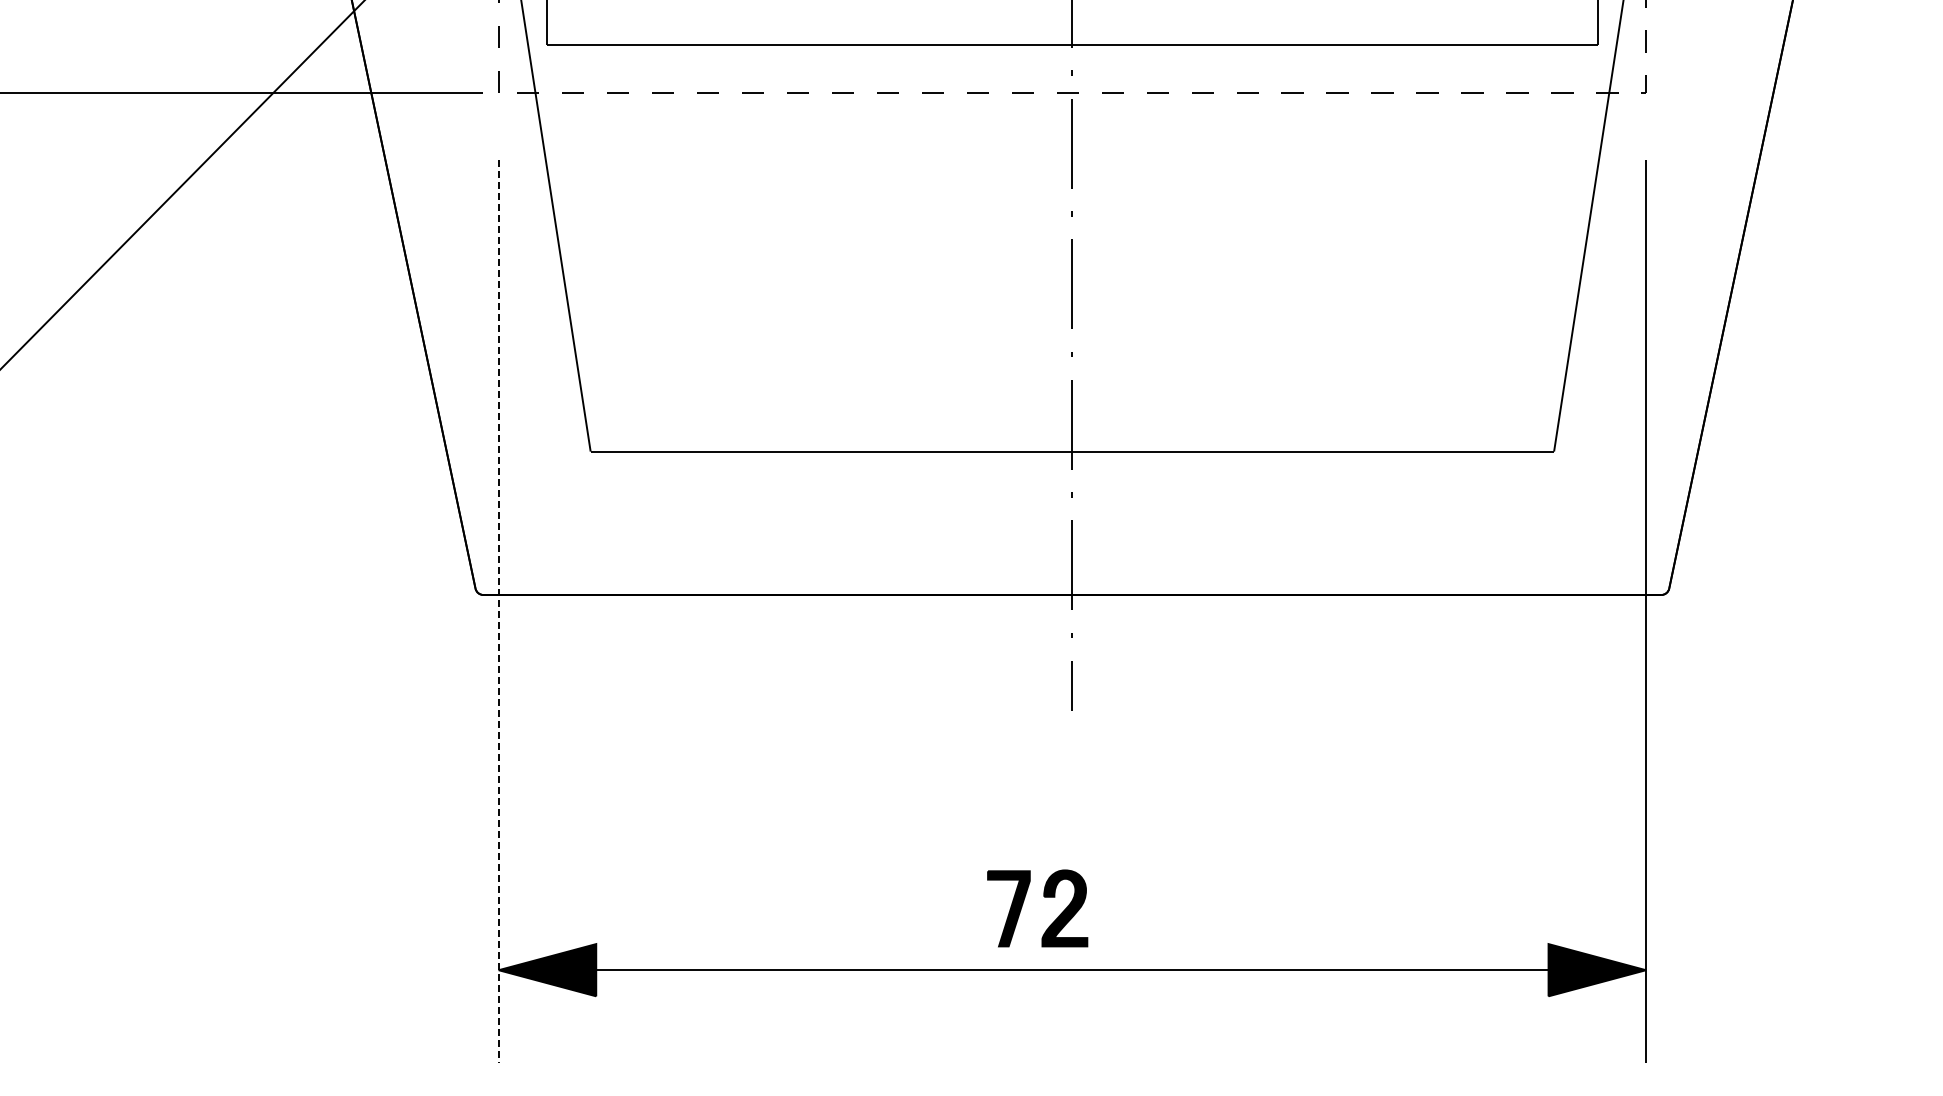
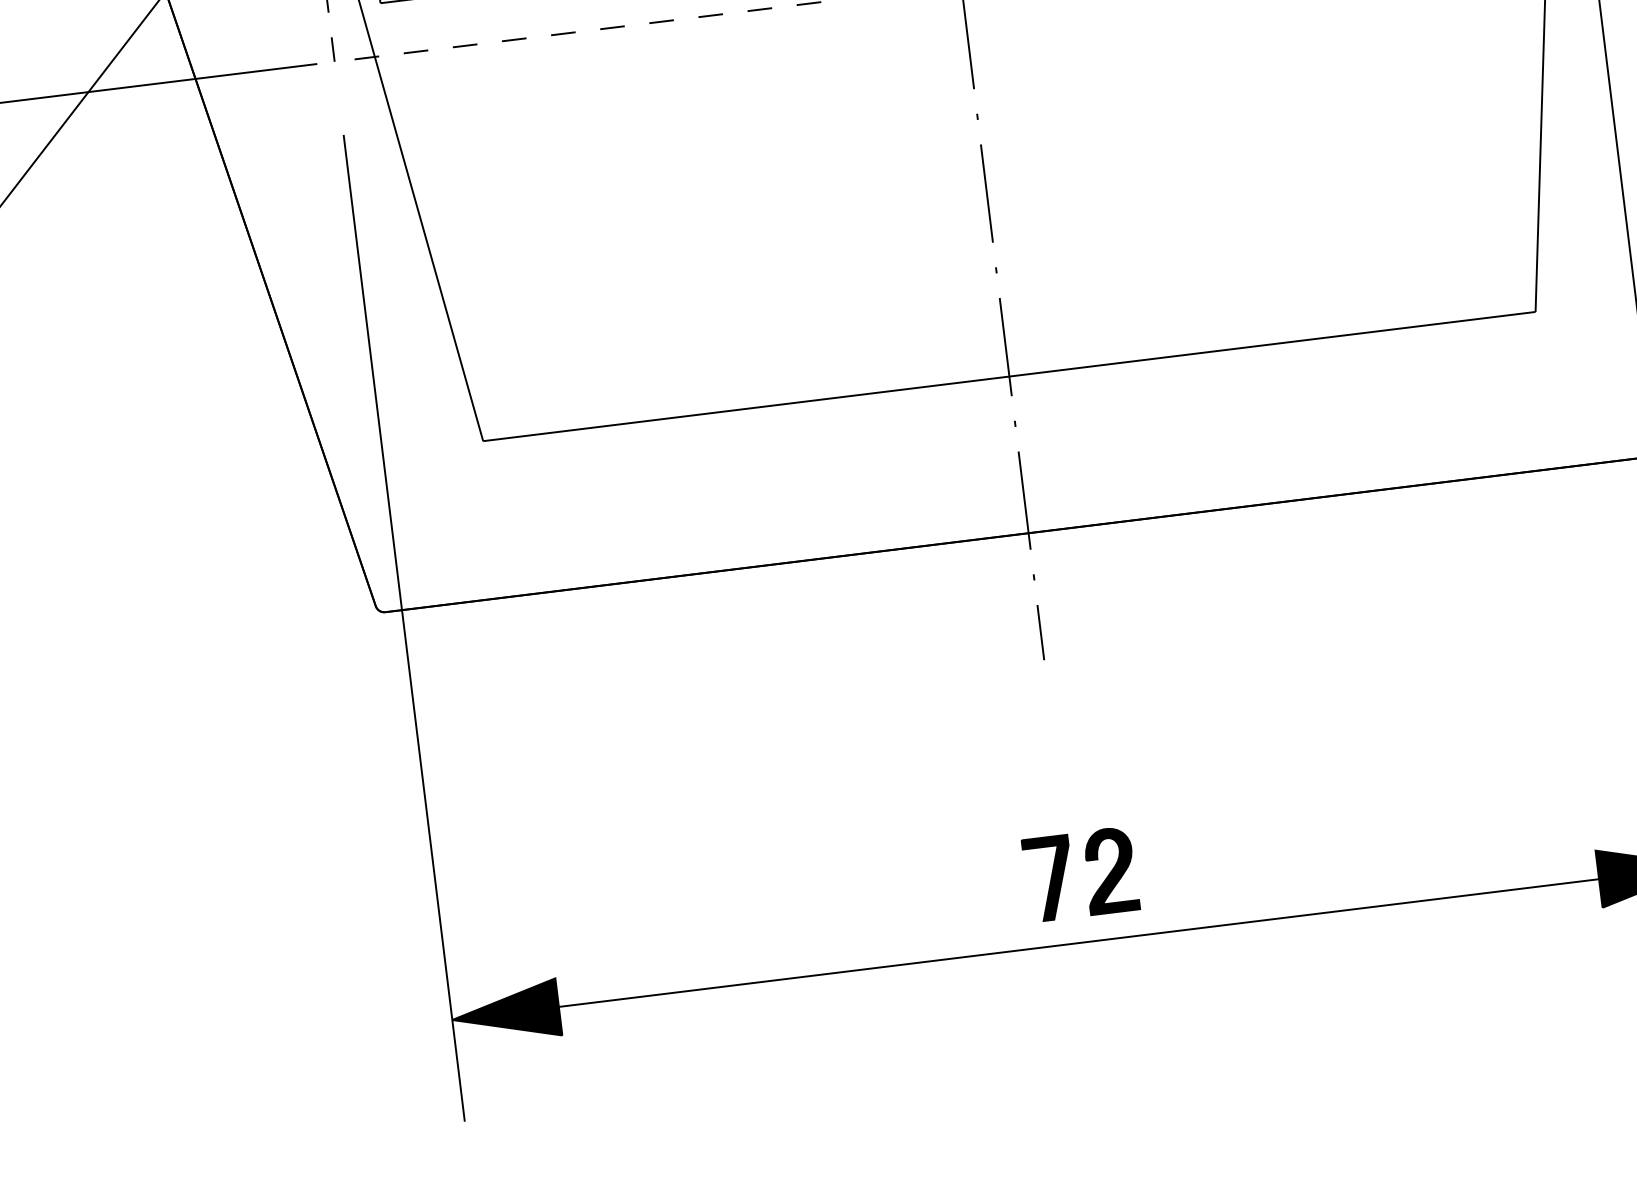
line: (498, 611) -> (403, 628), dashed -> solid
part: (1044, 897) -> (1086, 861), moved

